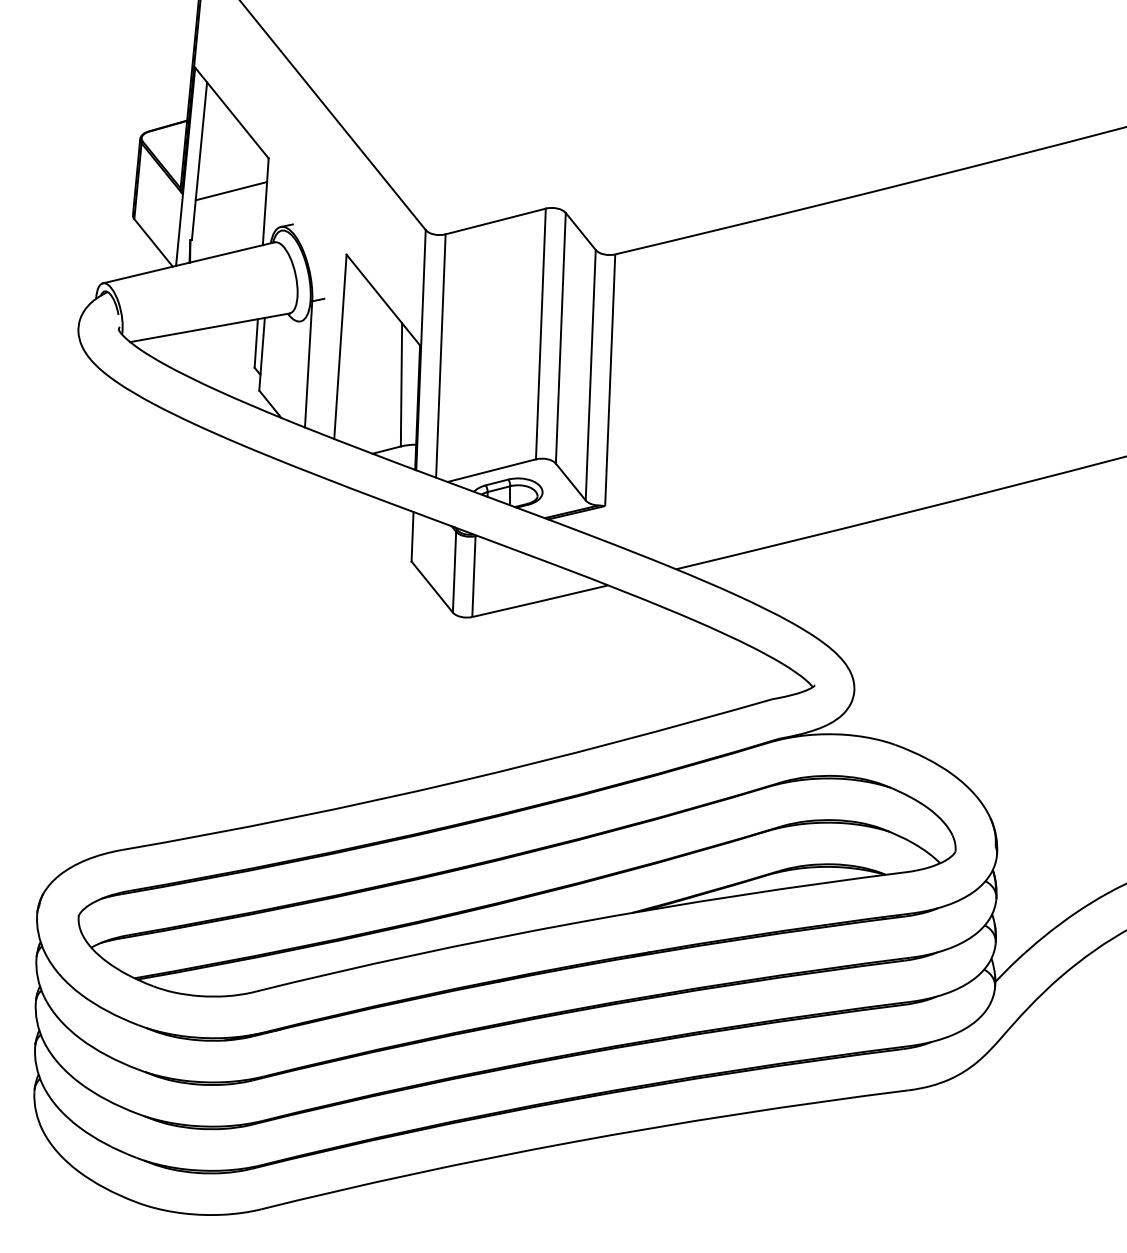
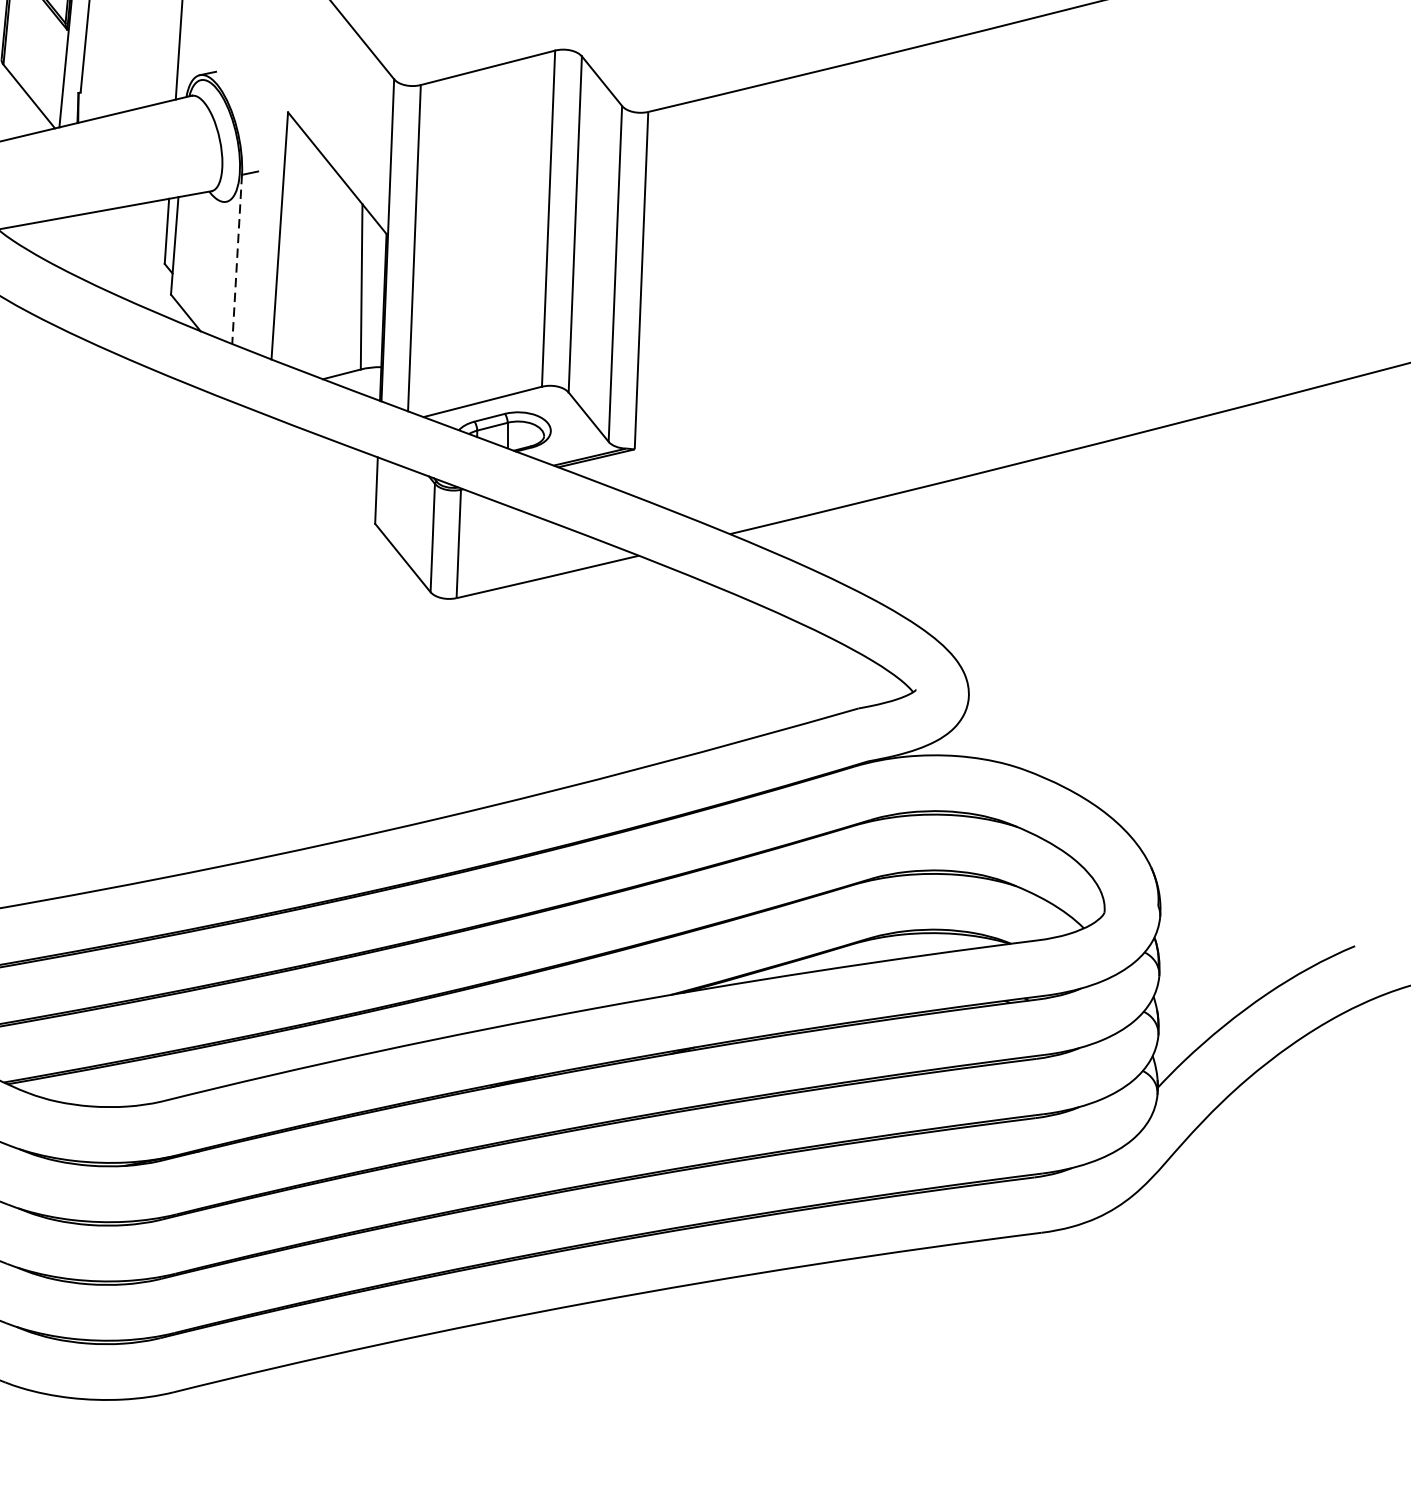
line: (231, 191) -> (133, 27), removed
line: (308, 364) -> (236, 259), solid -> dashed

